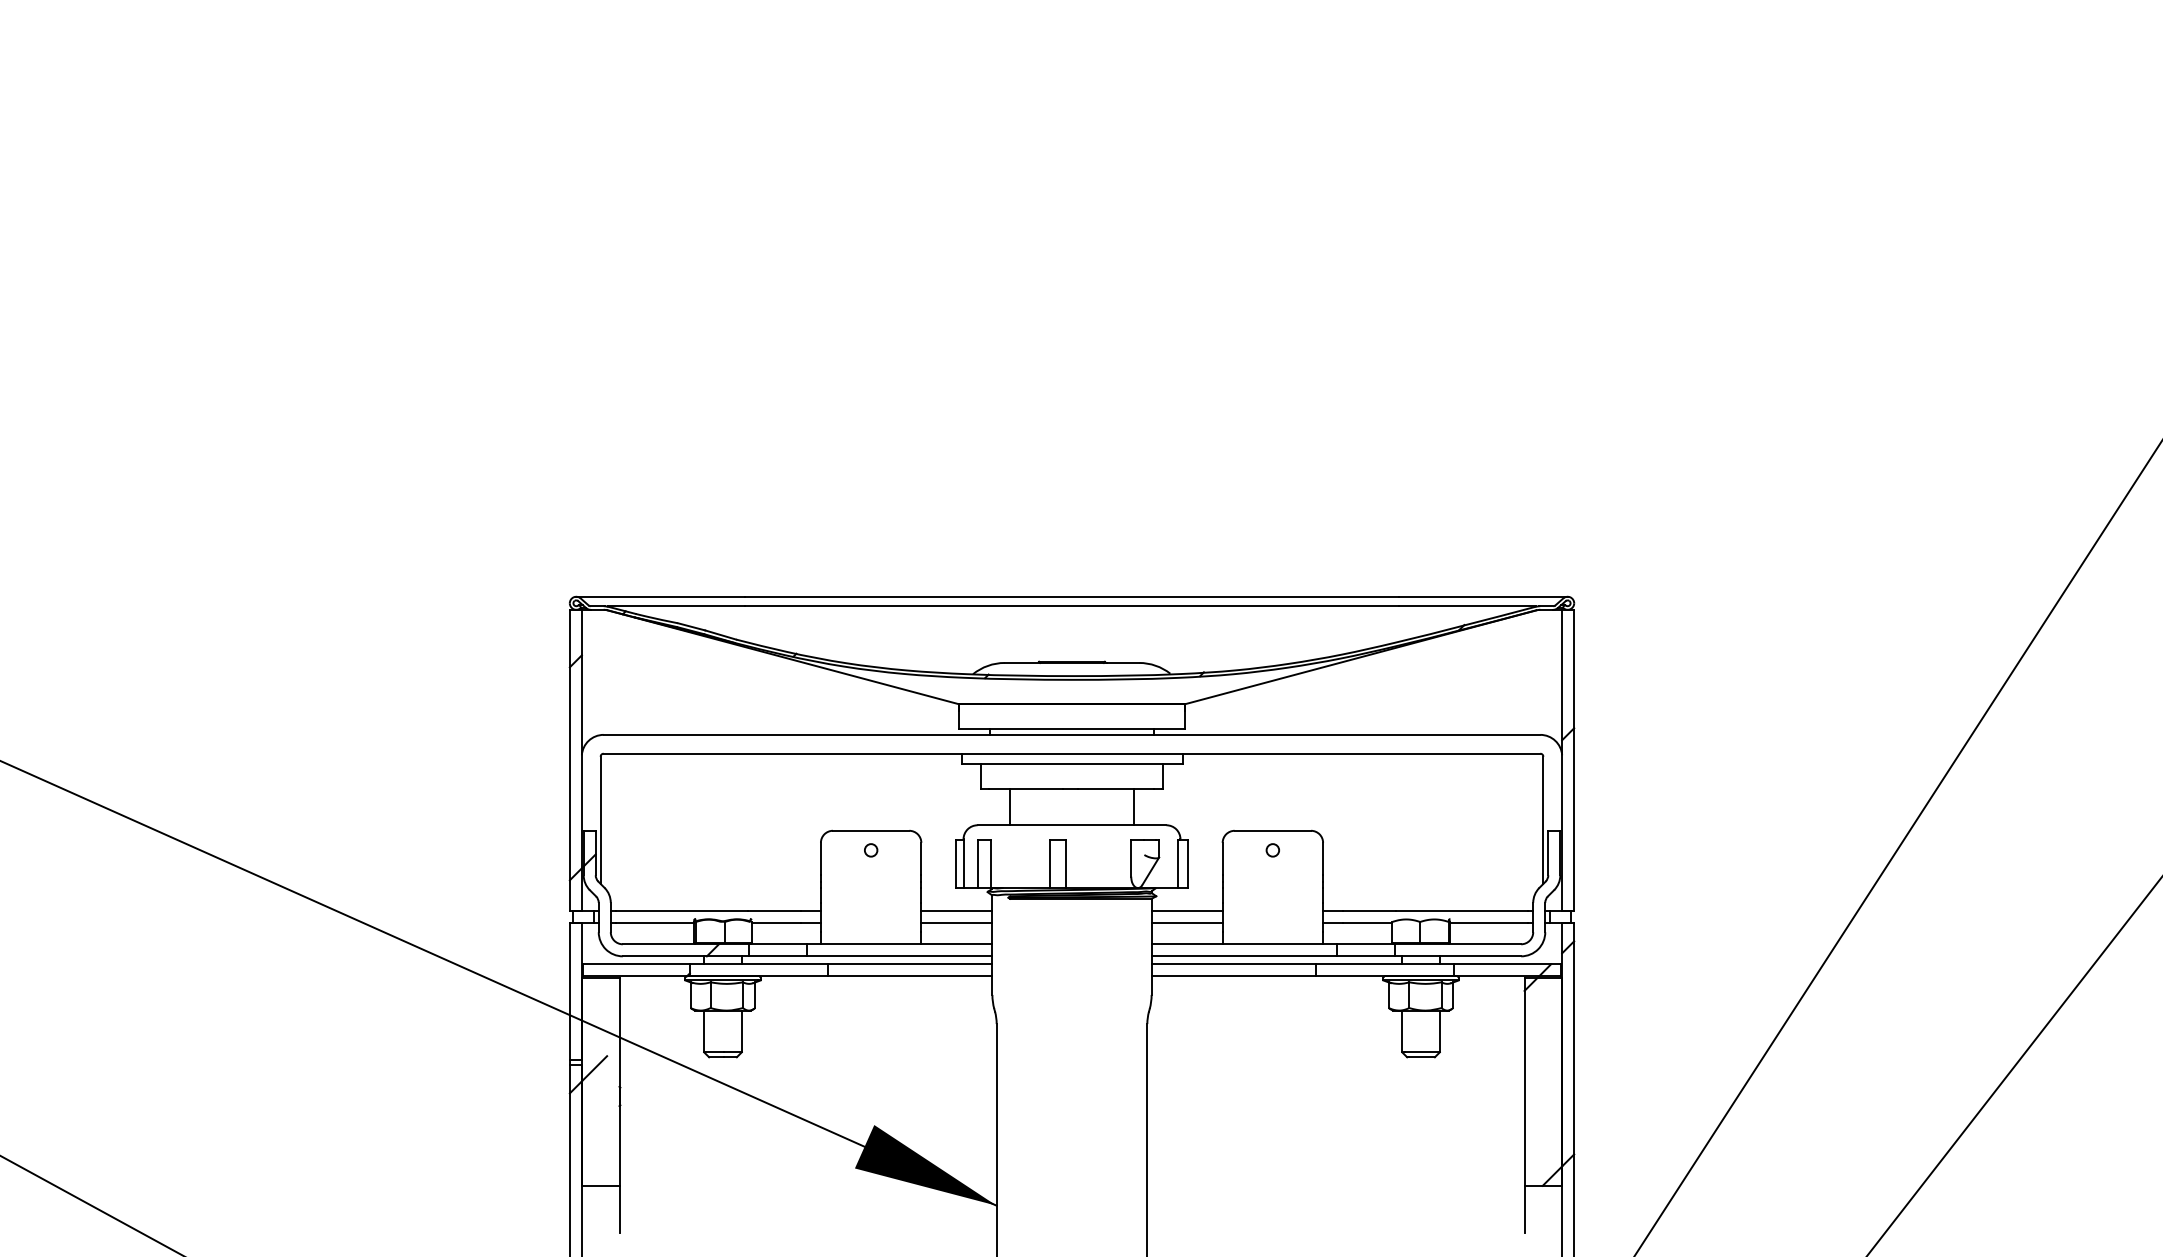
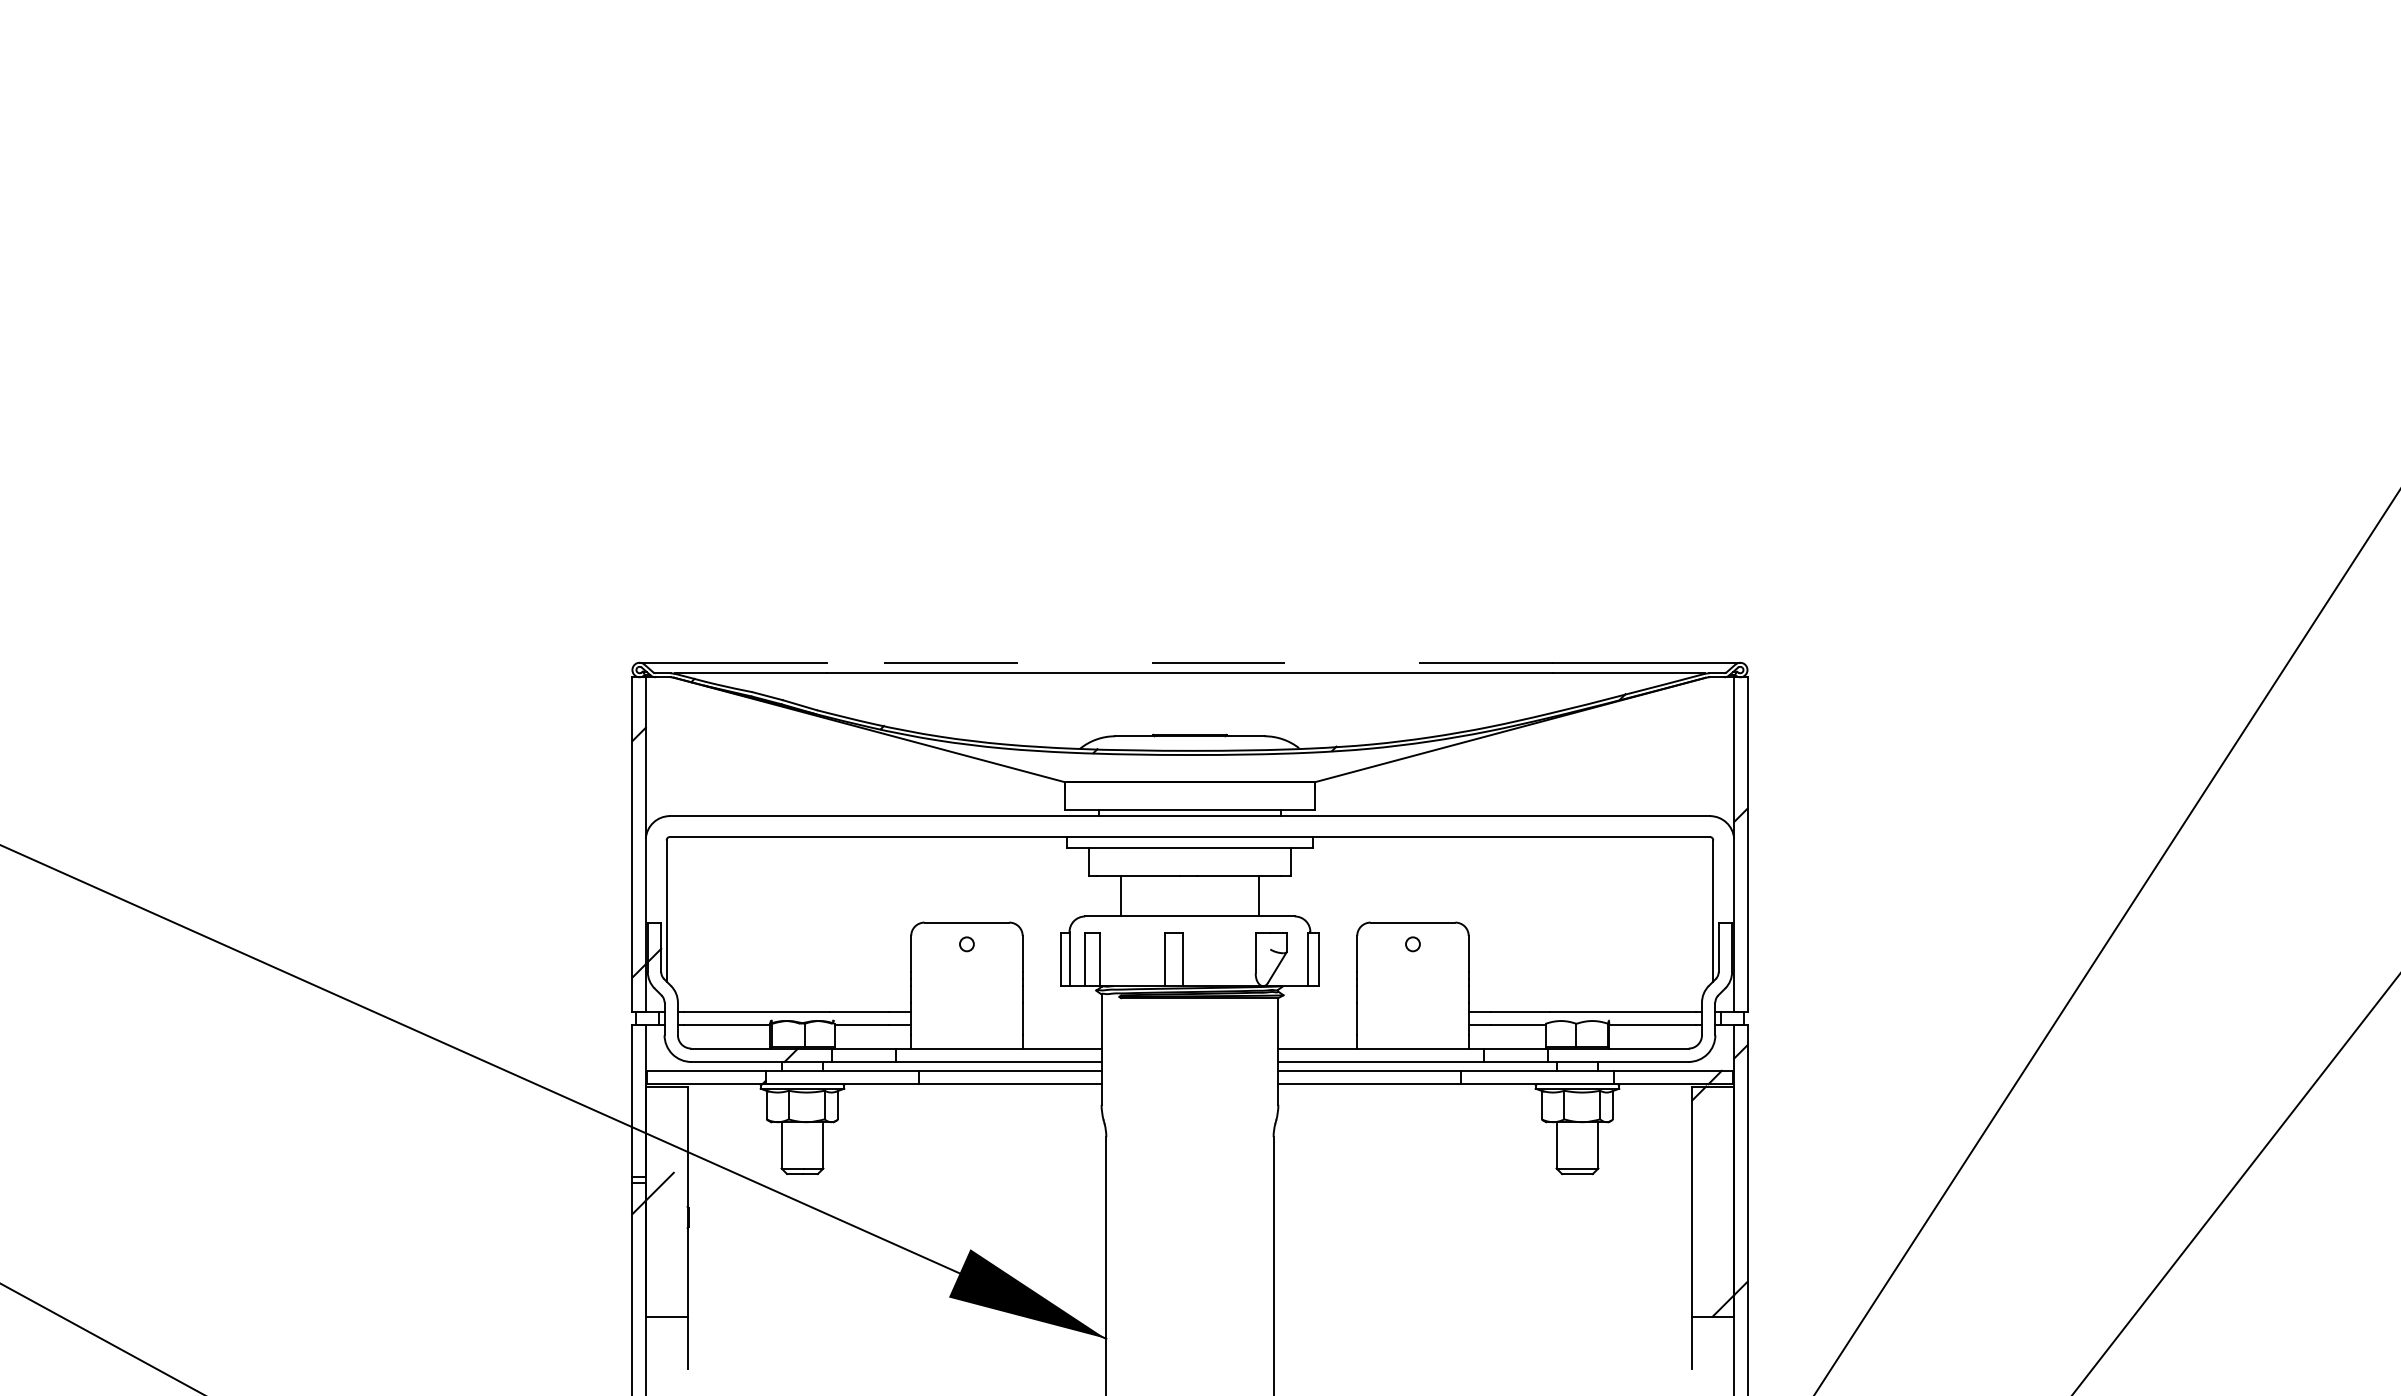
line: (1072, 596) -> (1190, 662), solid -> dashed
line: (956, 911) -> (1061, 1012), removed
line: (1186, 911) -> (1317, 1012), removed
line: (956, 923) -> (1061, 1025), removed
line: (1186, 923) -> (1317, 1025), removed

